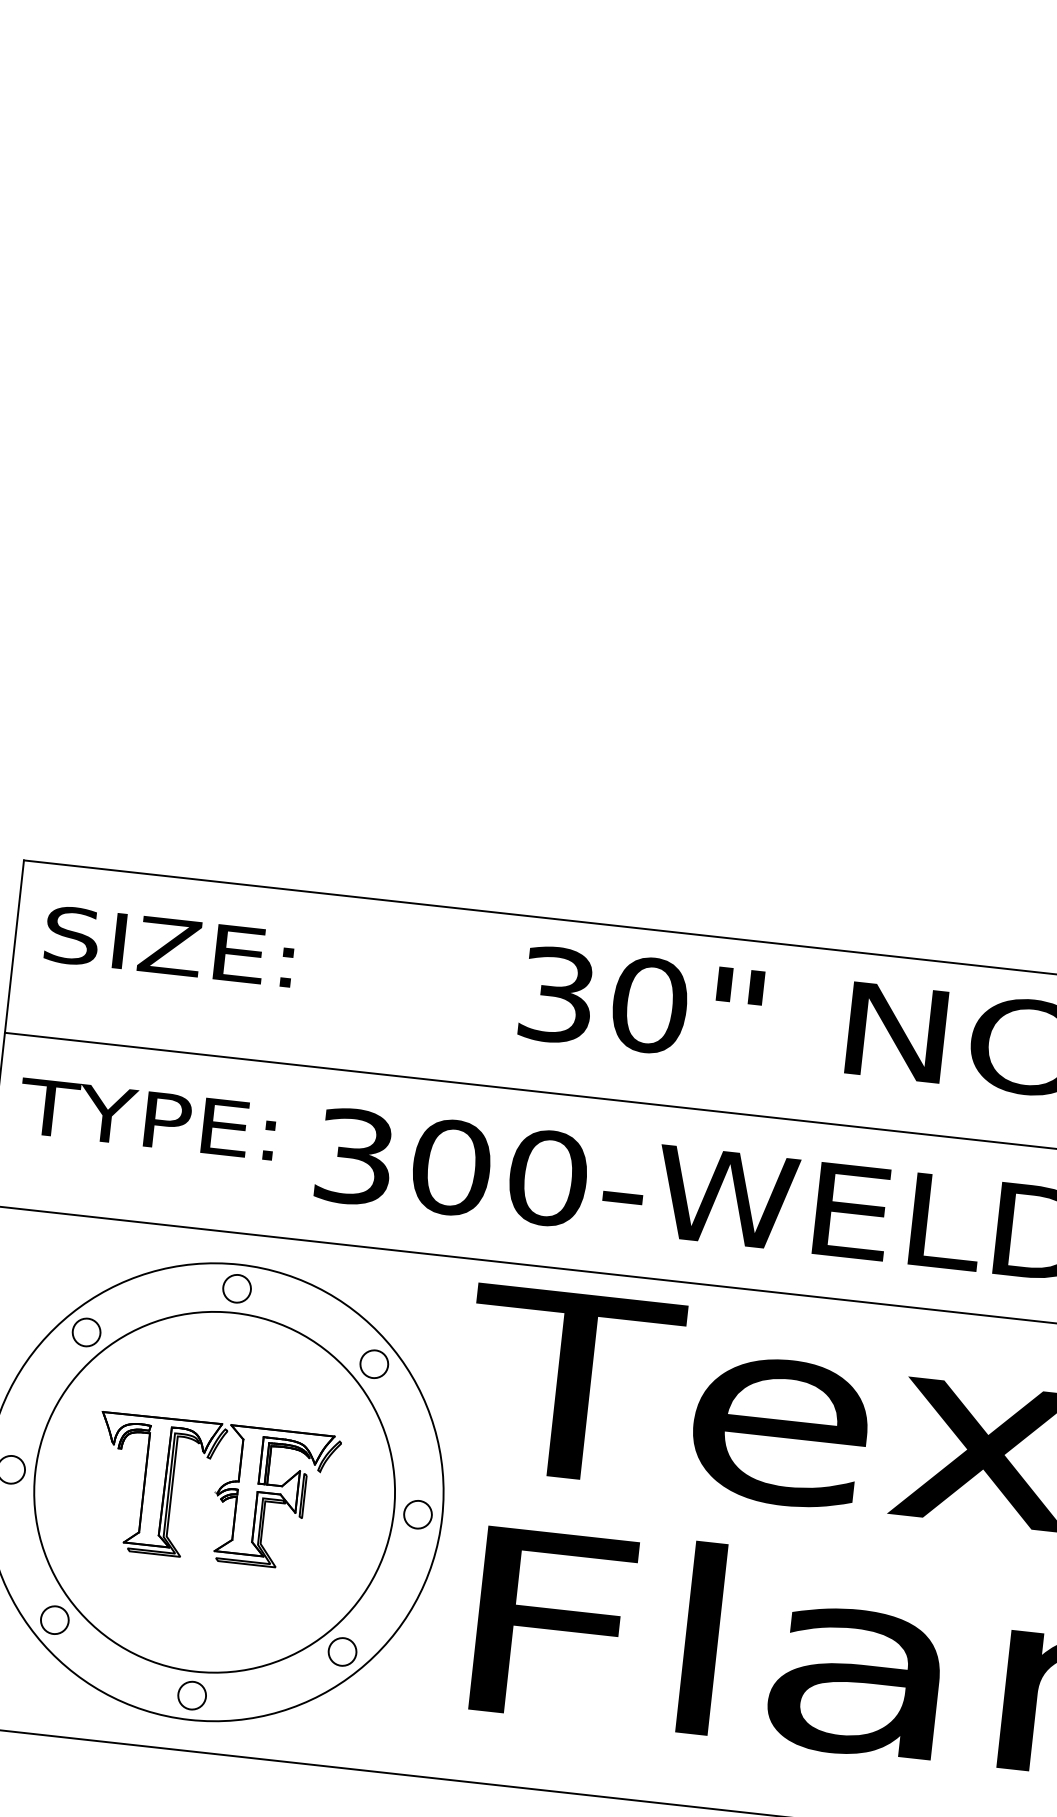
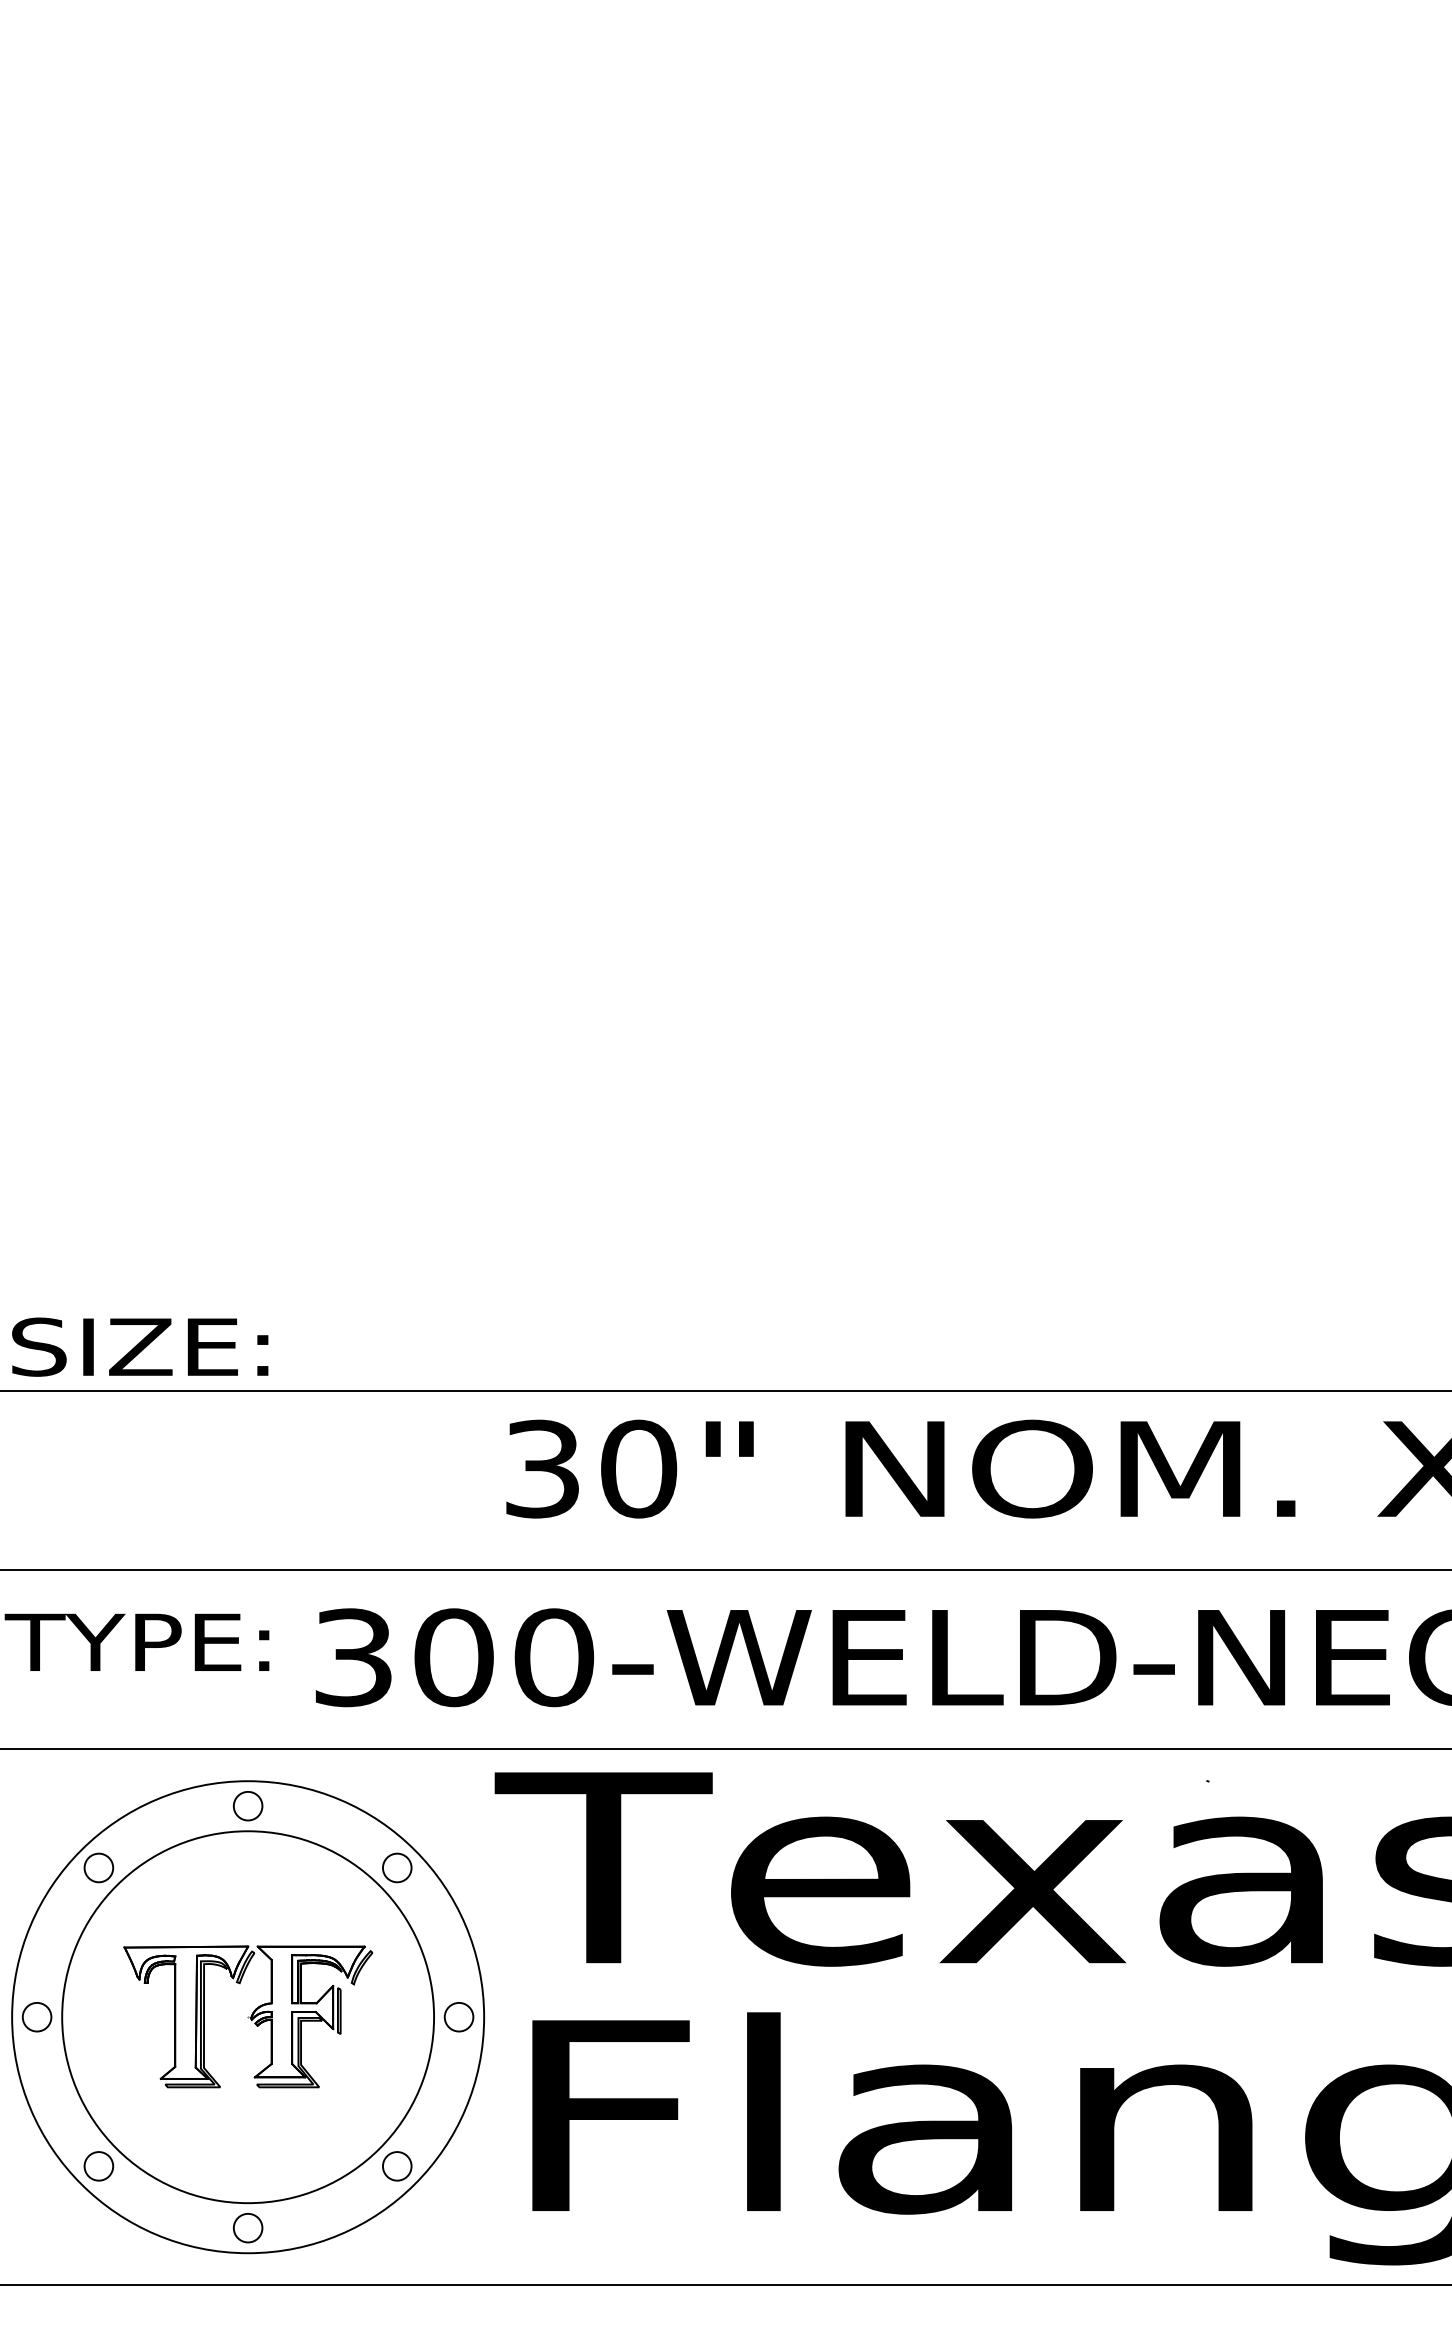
text: (169, 945) -> (140, 1346), moved

